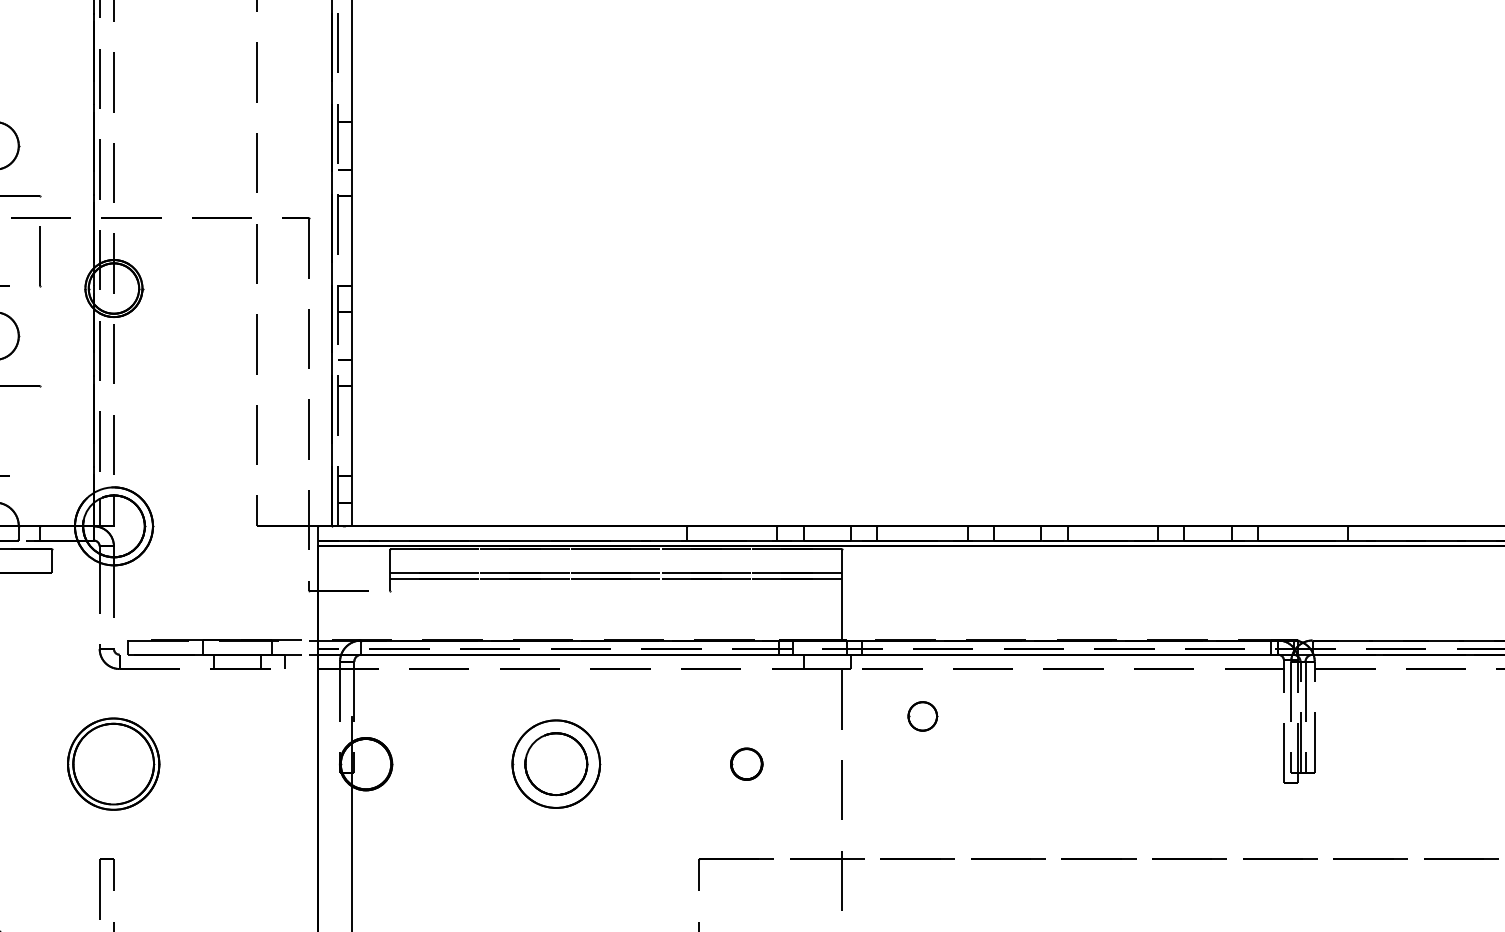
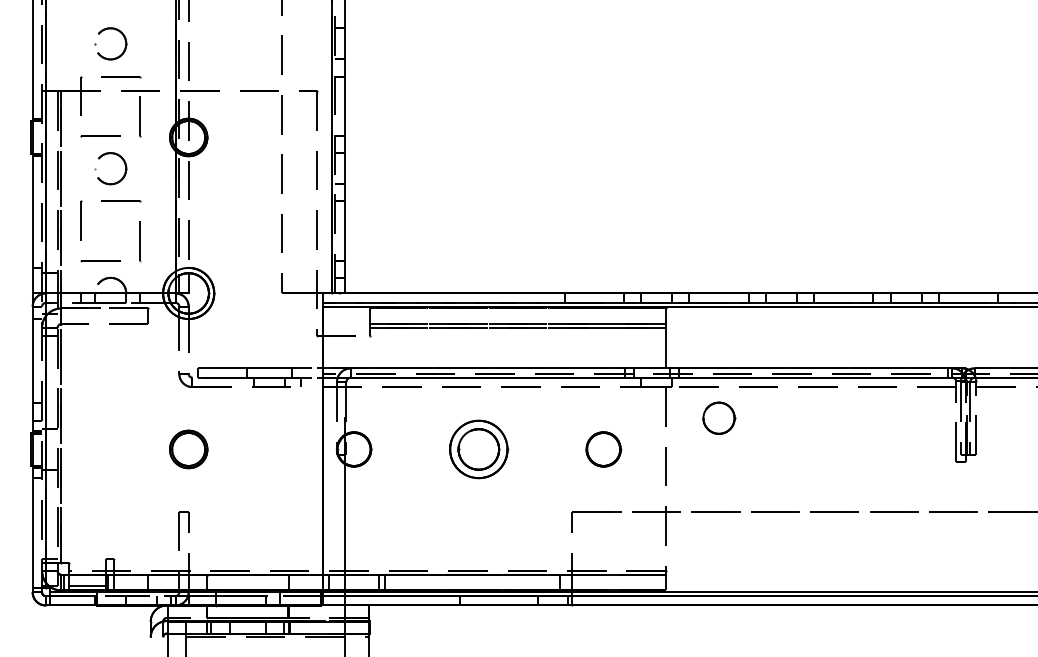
line: (40, 447) -> (140, 241), added
part: (923, 715) -> (719, 417), size x1.67
part: (113, 764) -> (188, 449), size x0.62
part: (746, 764) -> (603, 449), size x1.67

